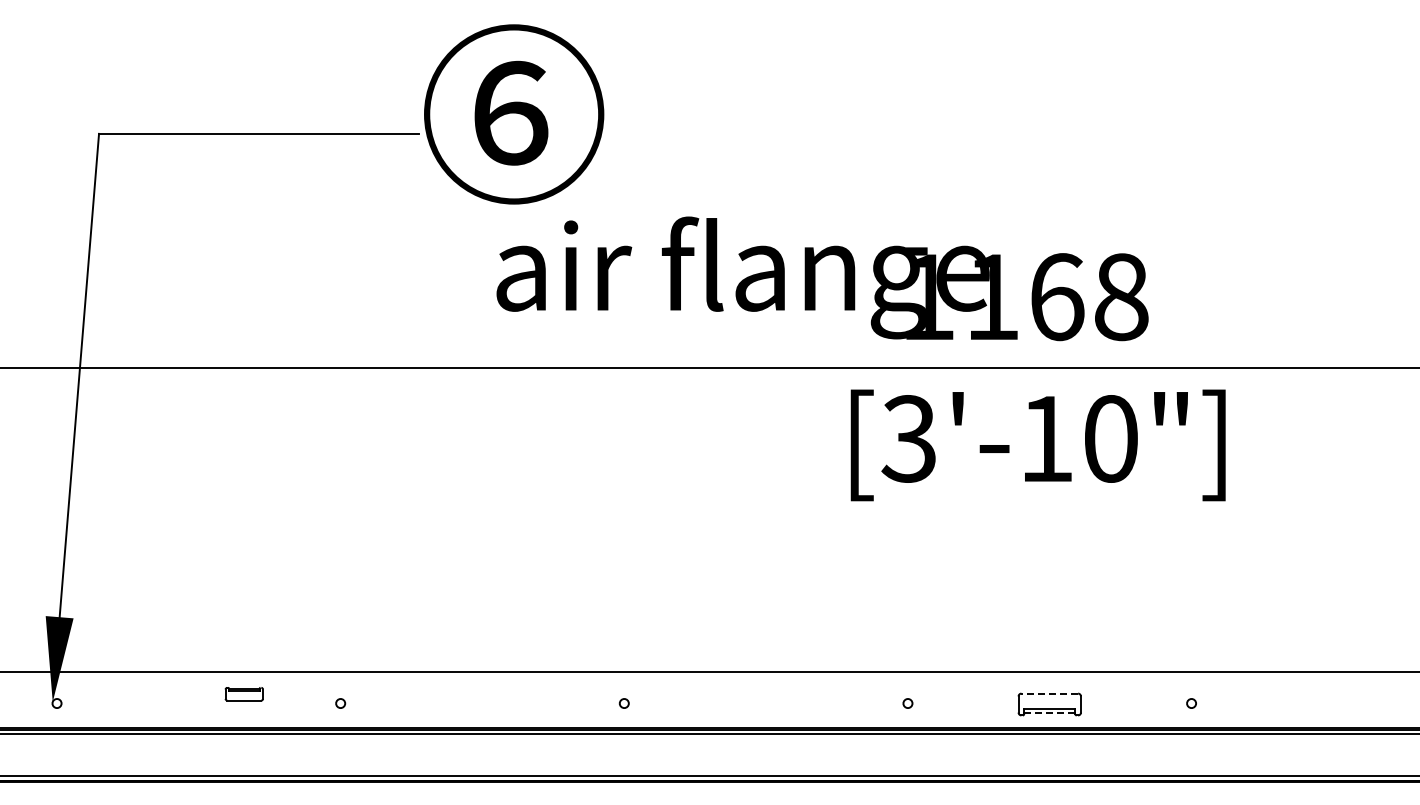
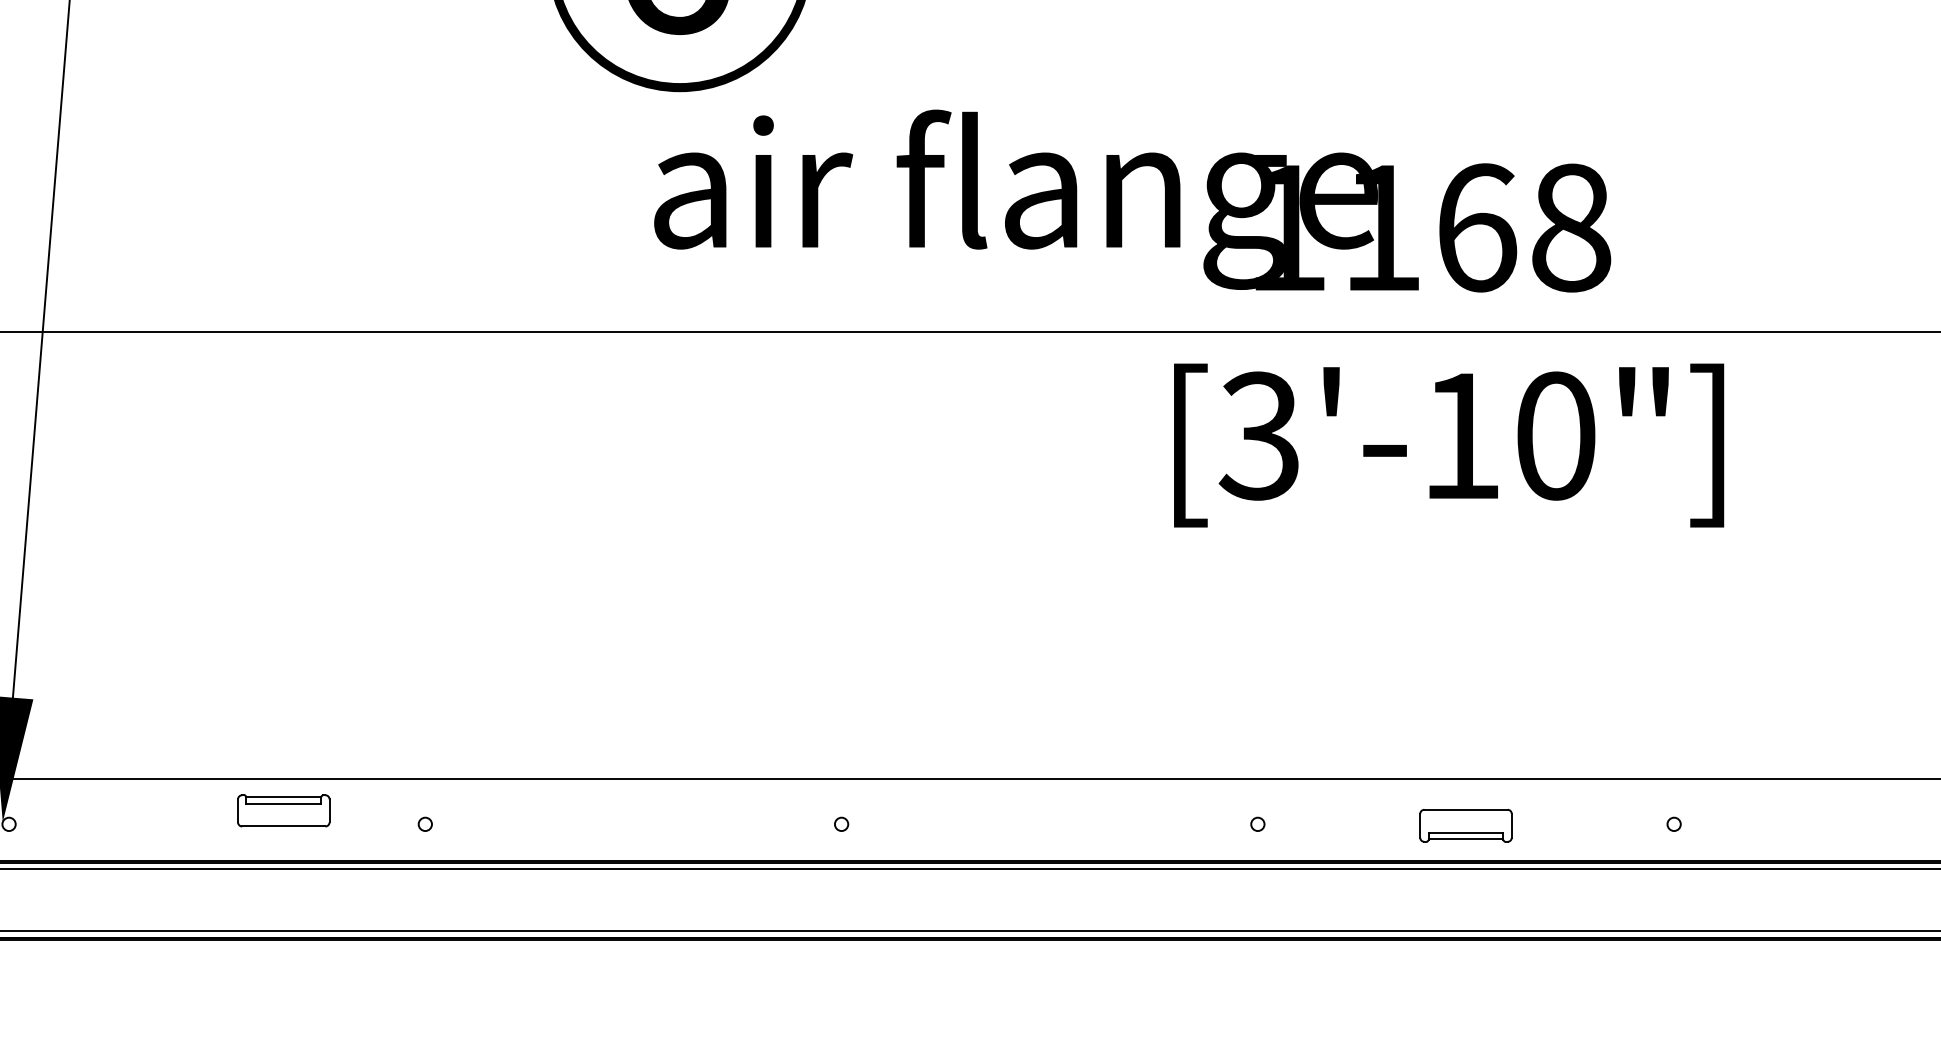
part: (244, 693) -> (284, 809), size x1.67
line: (1049, 693) -> (1465, 809), dashed -> solid
line: (1049, 713) -> (1465, 838), dashed -> solid

